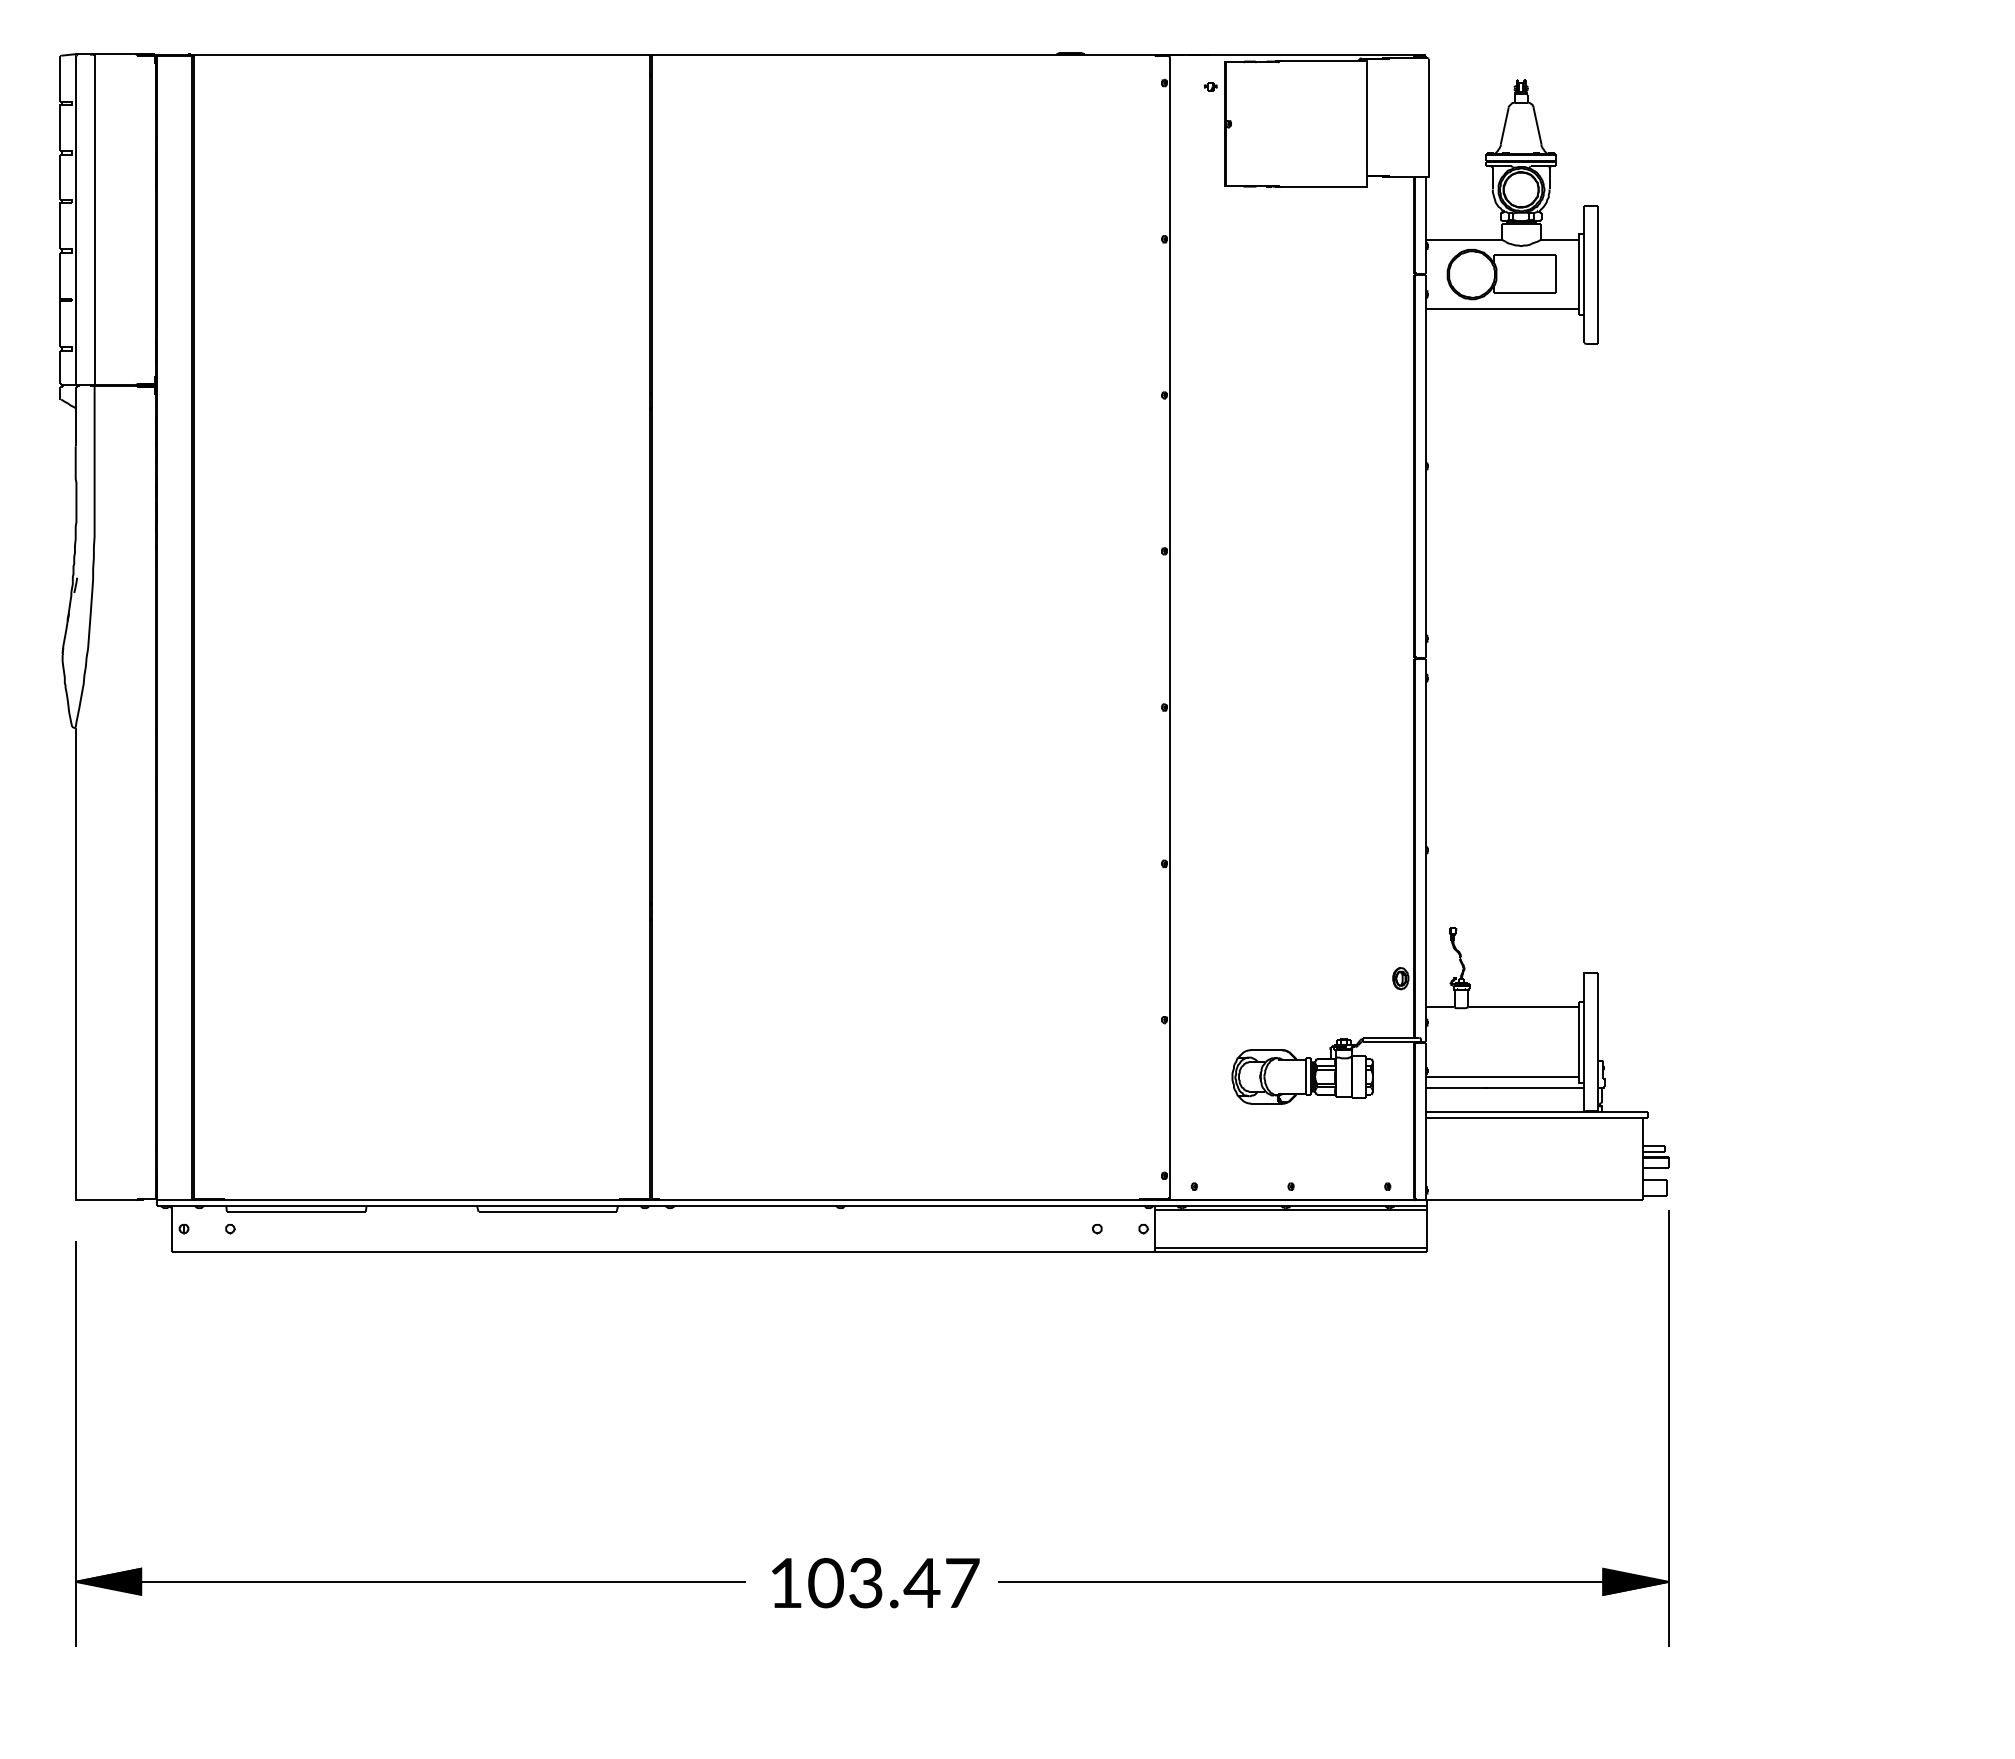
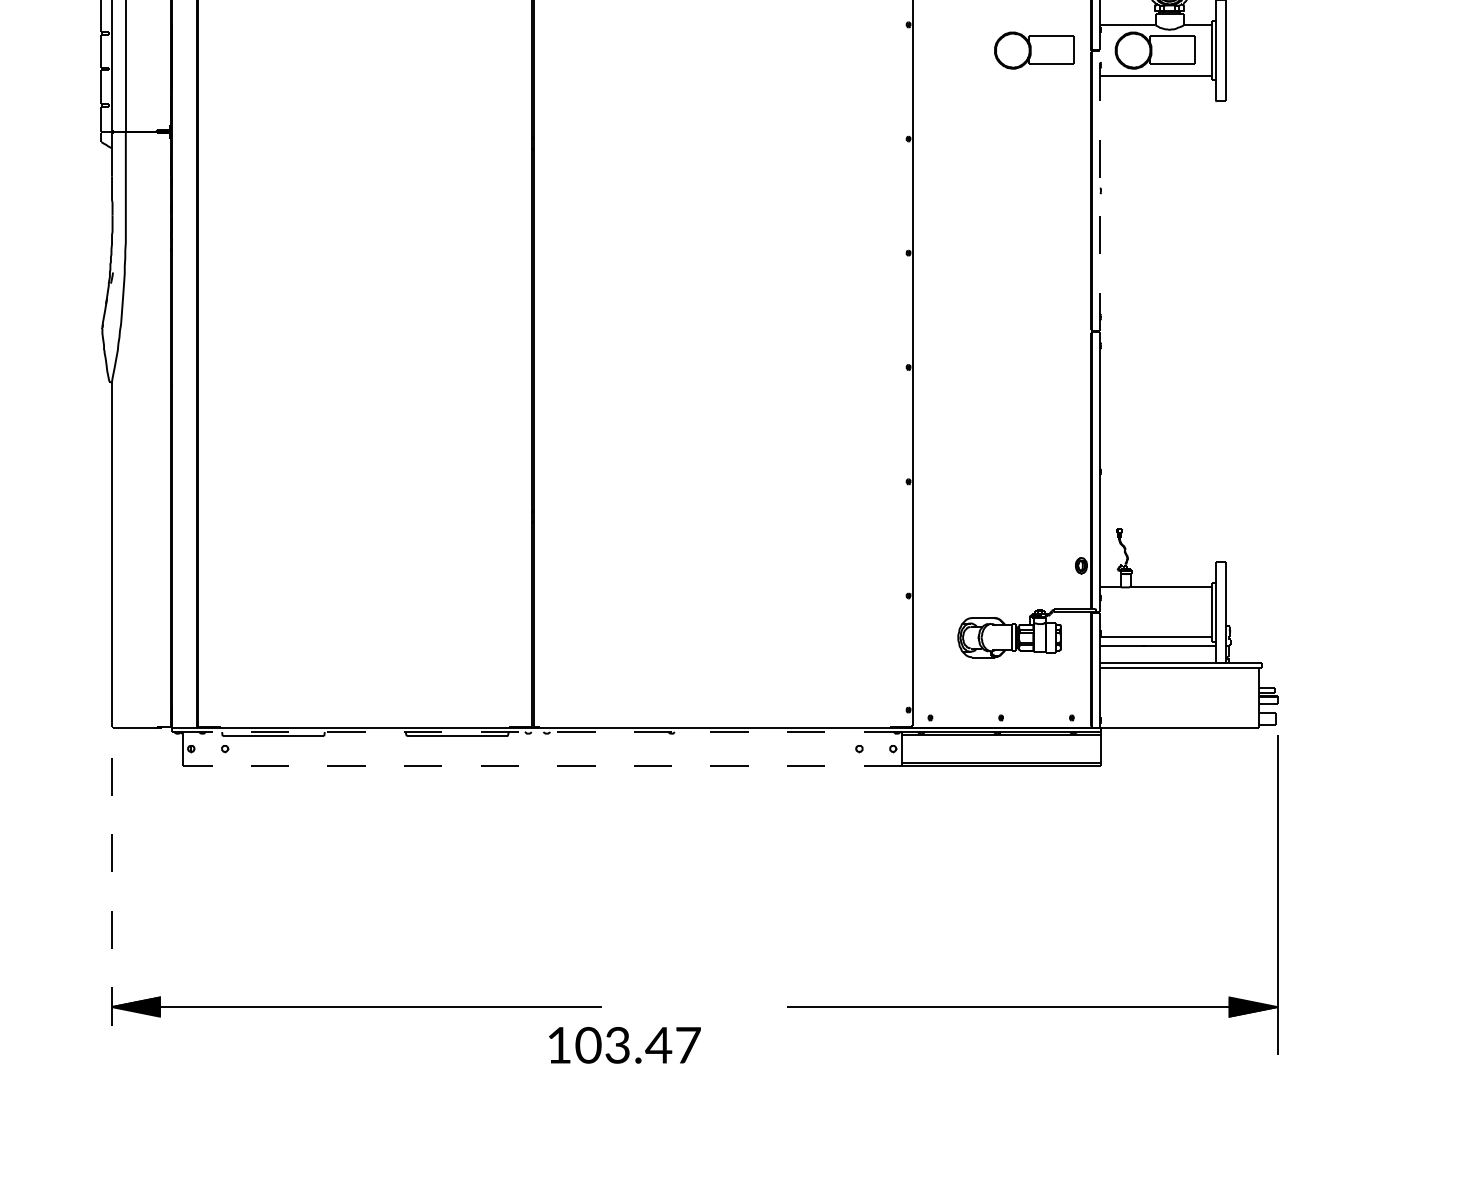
part: (1336, 274) -> (1034, 50), added
line: (1425, 466) -> (1099, 191), solid -> dashed
line: (658, 1205) -> (538, 731), solid -> dashed
line: (663, 1251) -> (542, 765), solid -> dashed
line: (75, 1444) -> (111, 906), solid -> dashed
text: (875, 1583) -> (624, 1045), moved

